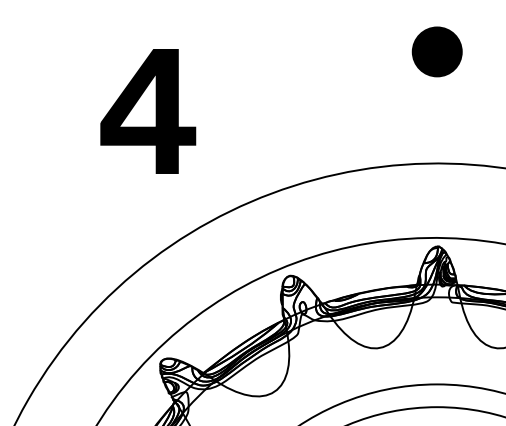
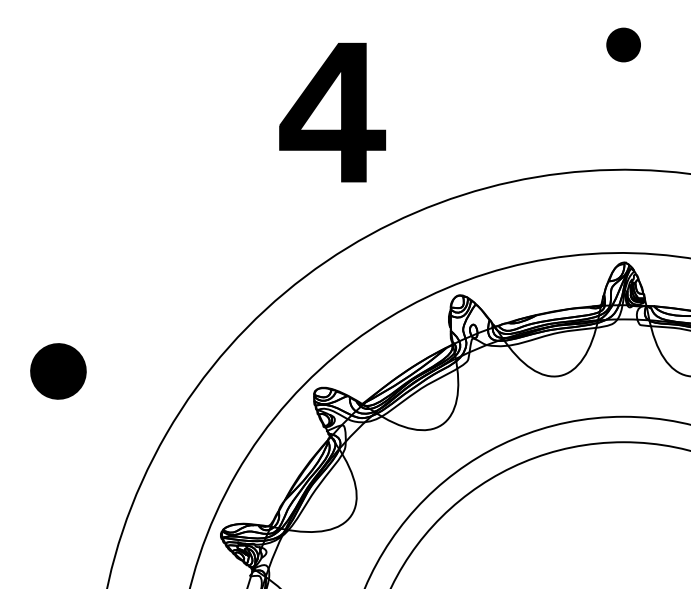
part: (437, 51) -> (623, 44), size x0.6
part: (148, 111) -> (332, 112), moved

